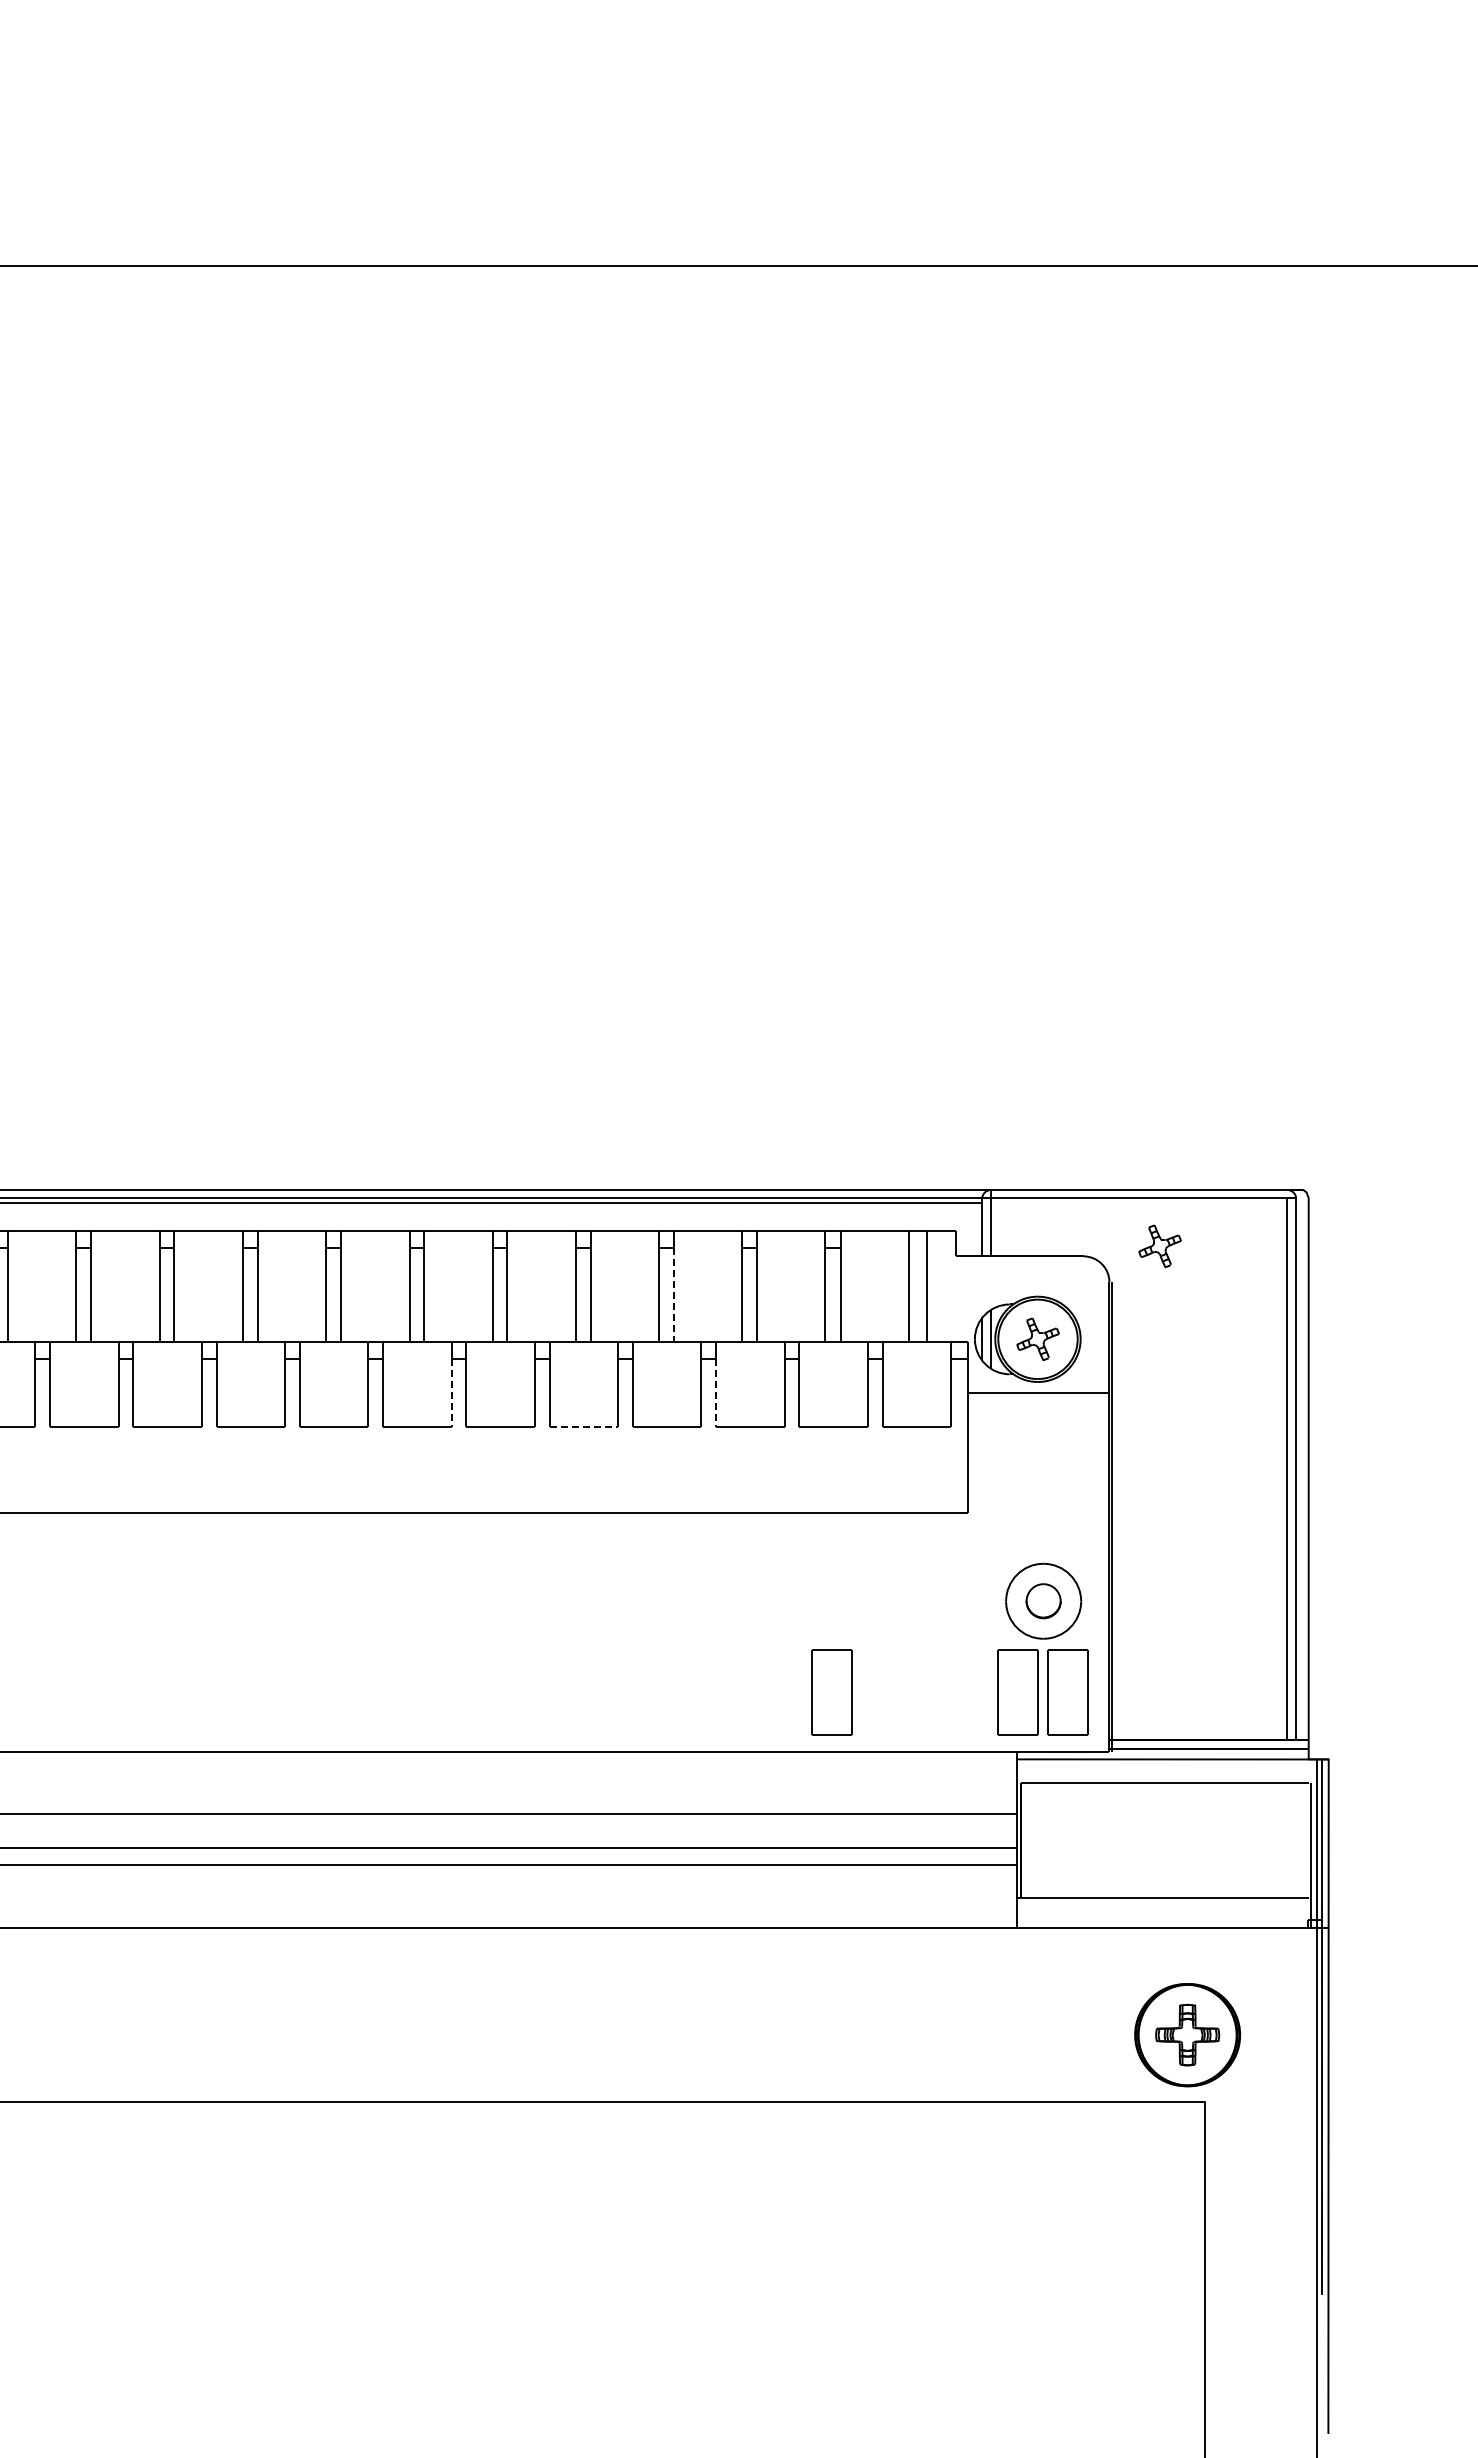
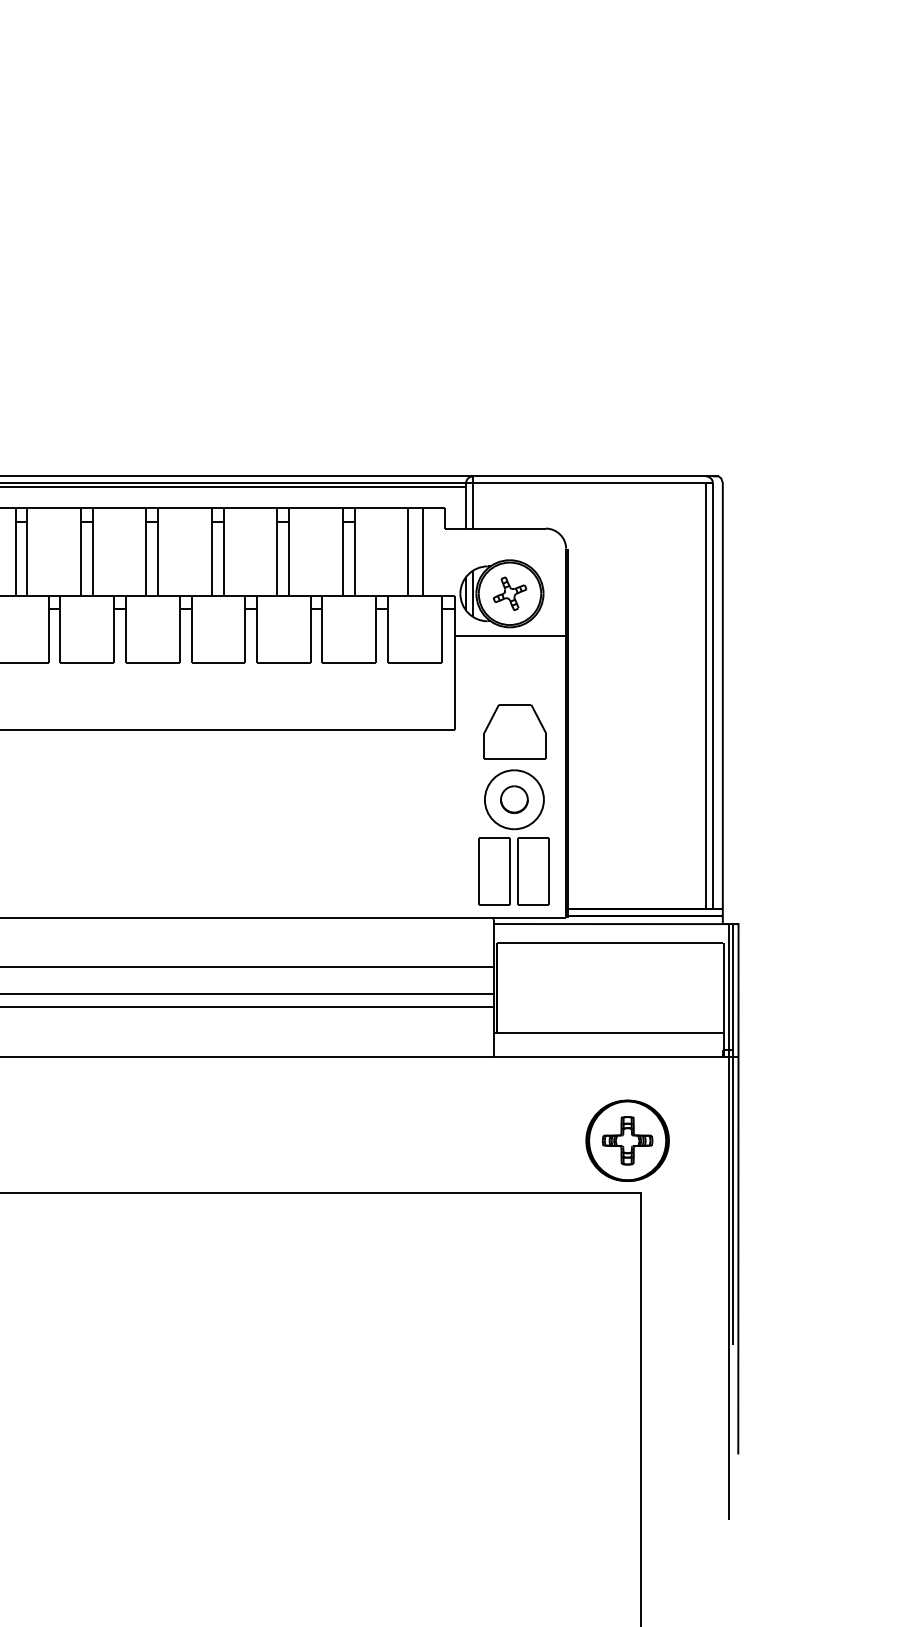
part: (1159, 1246) -> (605, 520), removed
line: (673, 1294) -> (223, 558), dashed -> solid
line: (451, 1393) -> (48, 636), dashed -> solid
line: (716, 1393) -> (257, 636), dashed -> solid
line: (584, 1427) -> (153, 663), dashed -> solid
part: (1044, 1514) -> (515, 731), added
part: (831, 1692) -> (347, 871), removed

